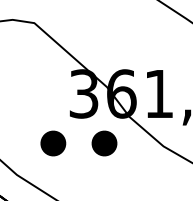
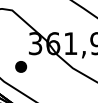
part: (105, 142) -> (45, 66), removed

